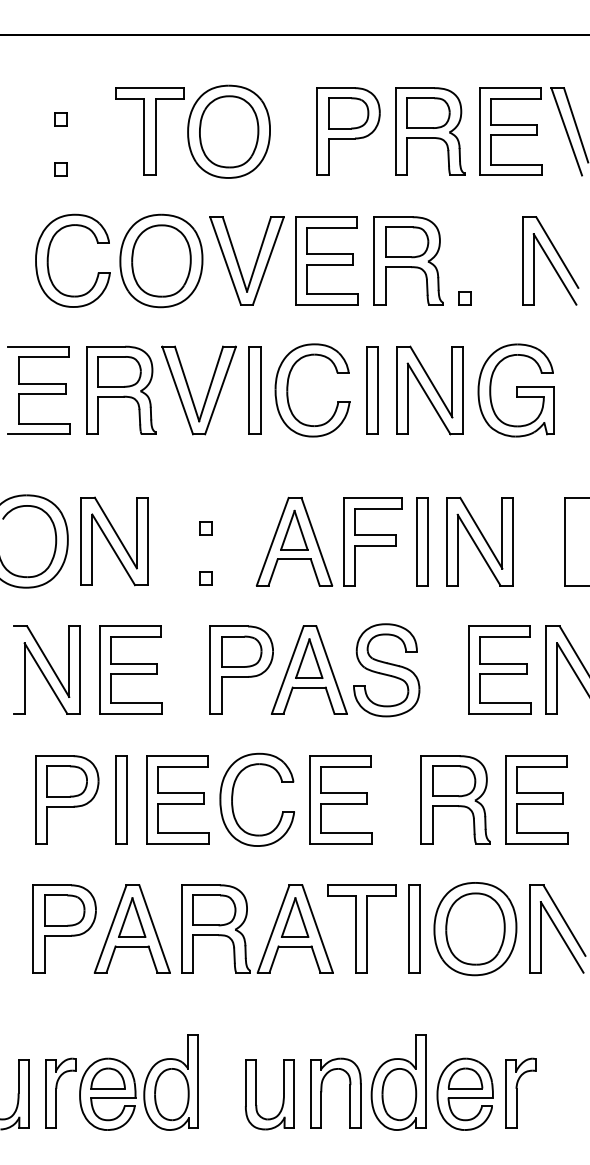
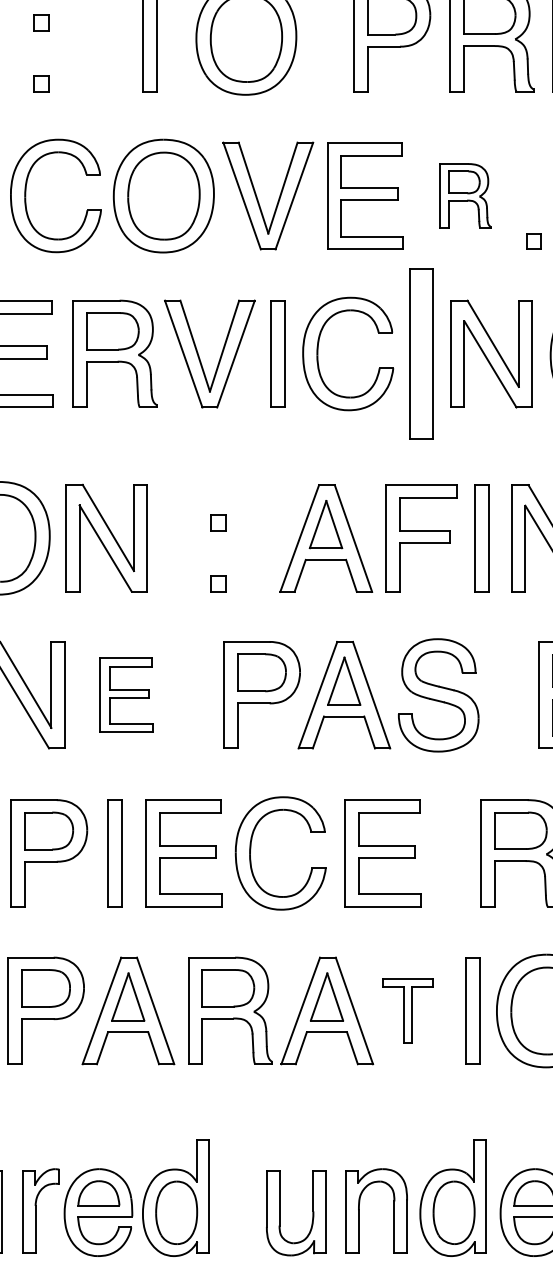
part: (408, 260) -> (465, 195), size x0.6
part: (372, 390) -> (421, 354), size x1.6
part: (130, 669) -> (126, 694), size x0.7
part: (361, 928) -> (407, 1010), size x0.6

